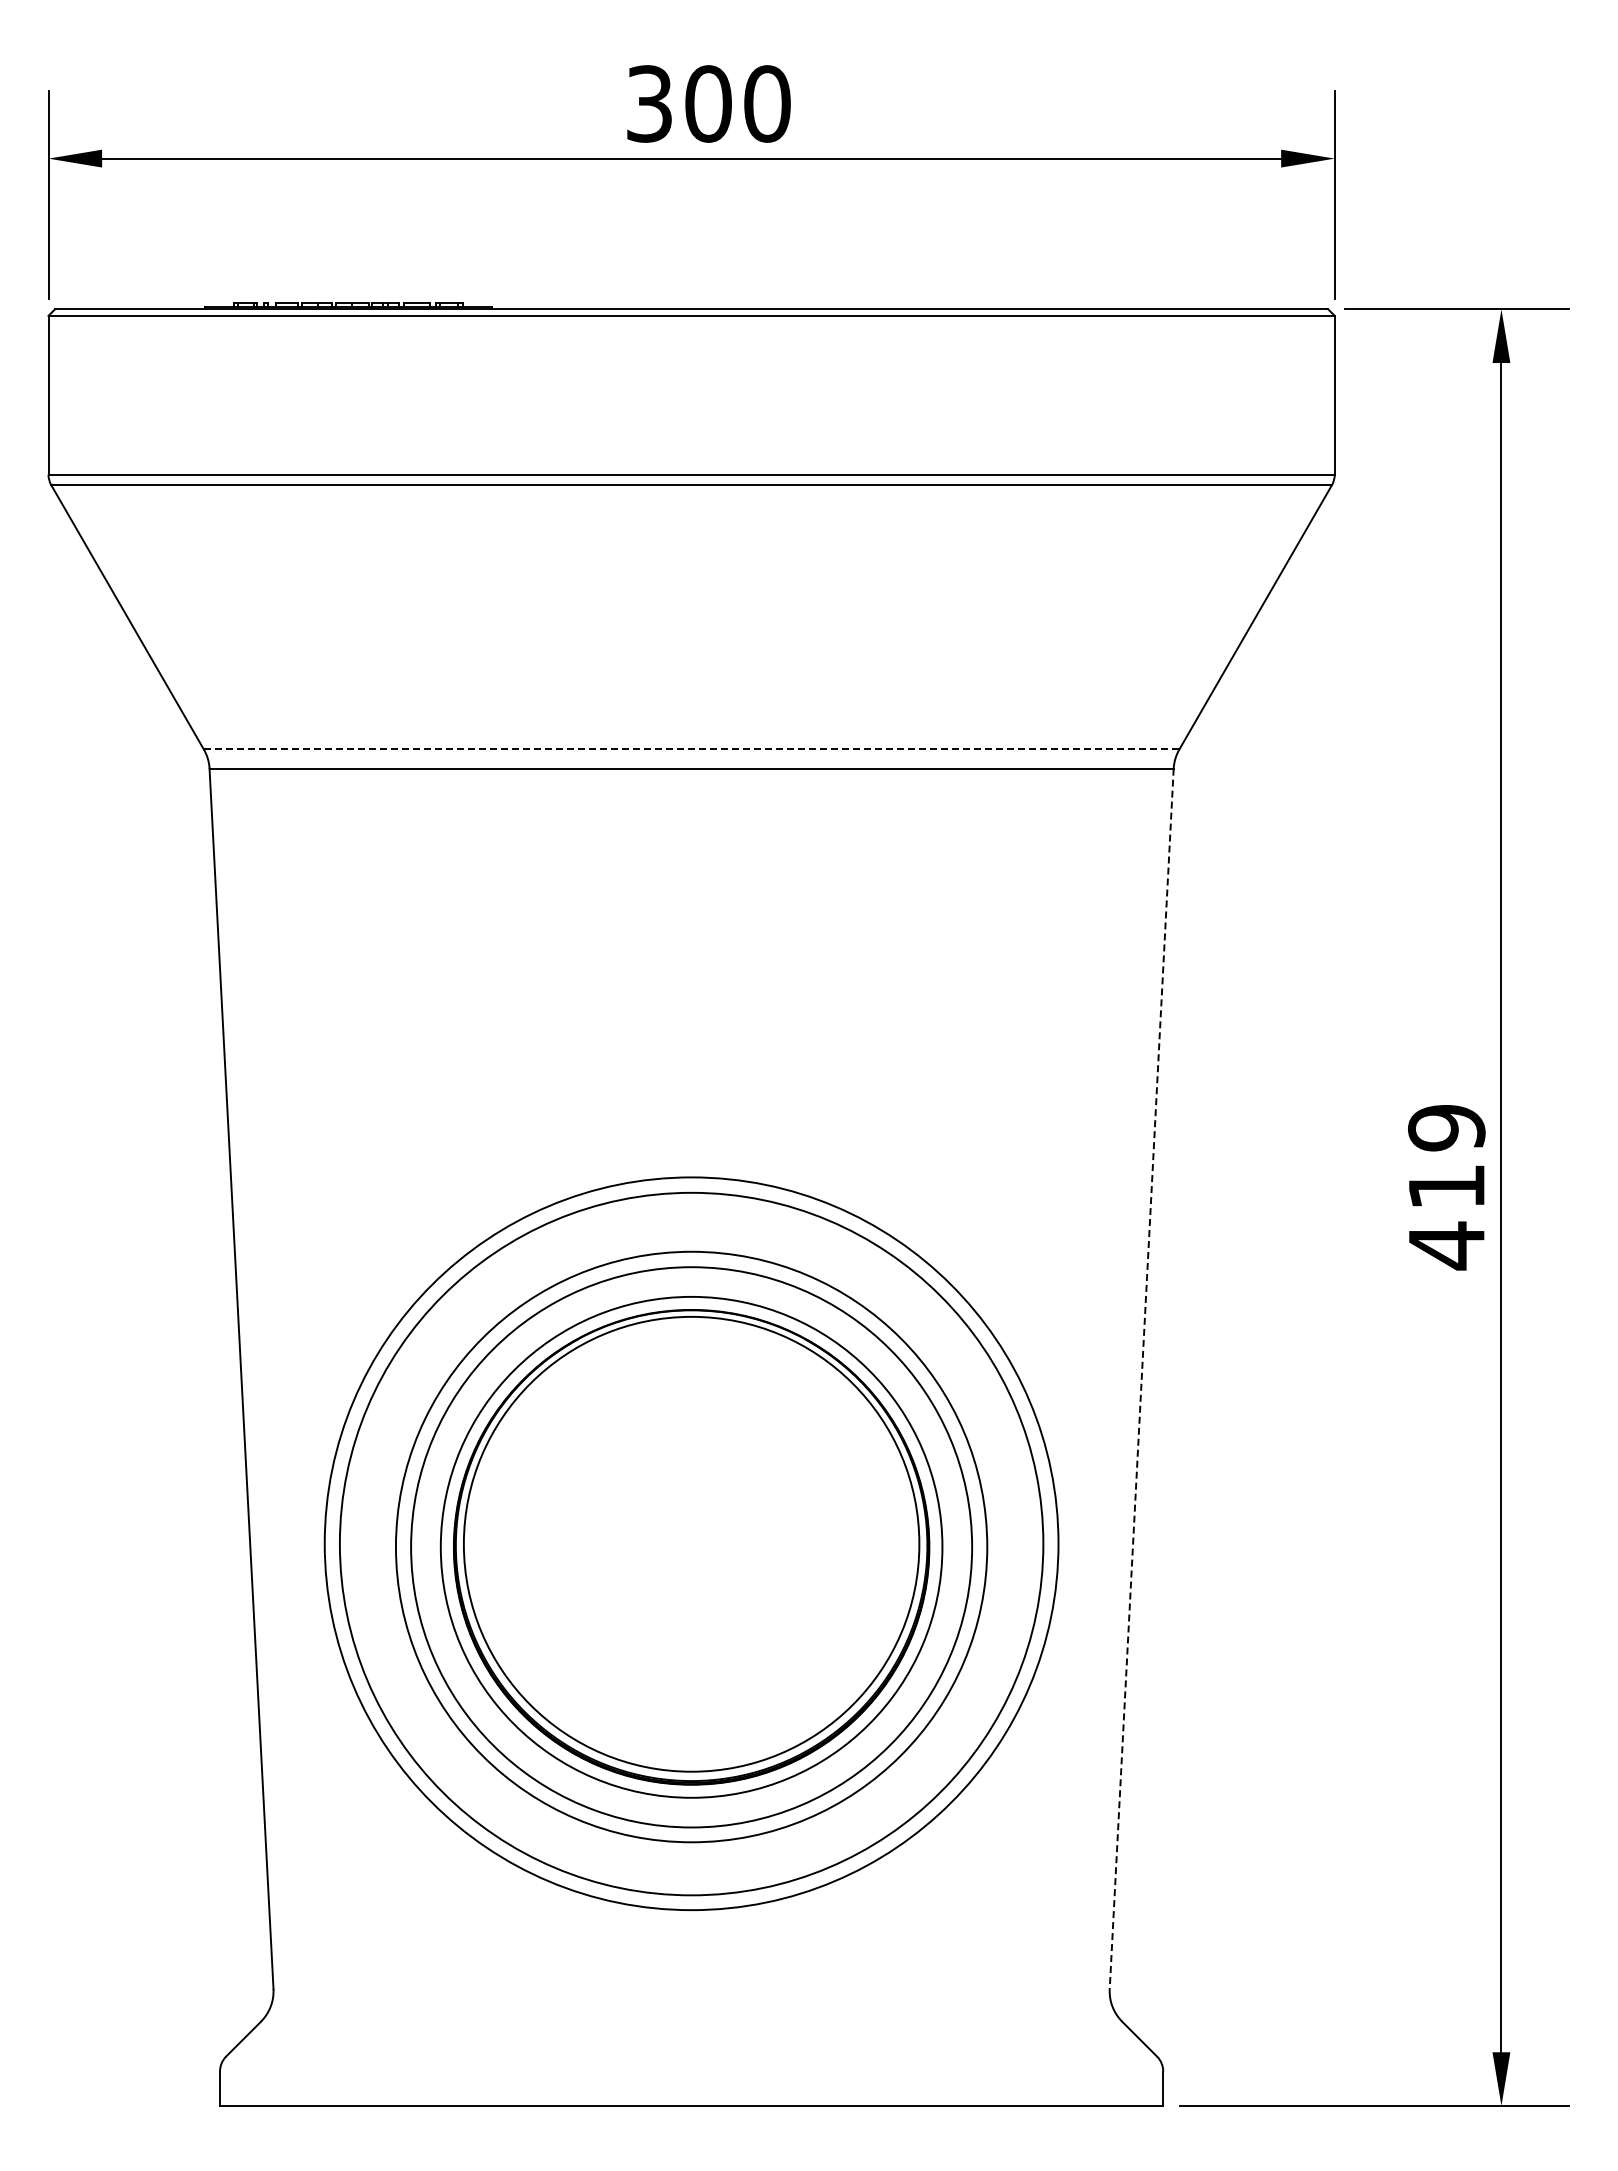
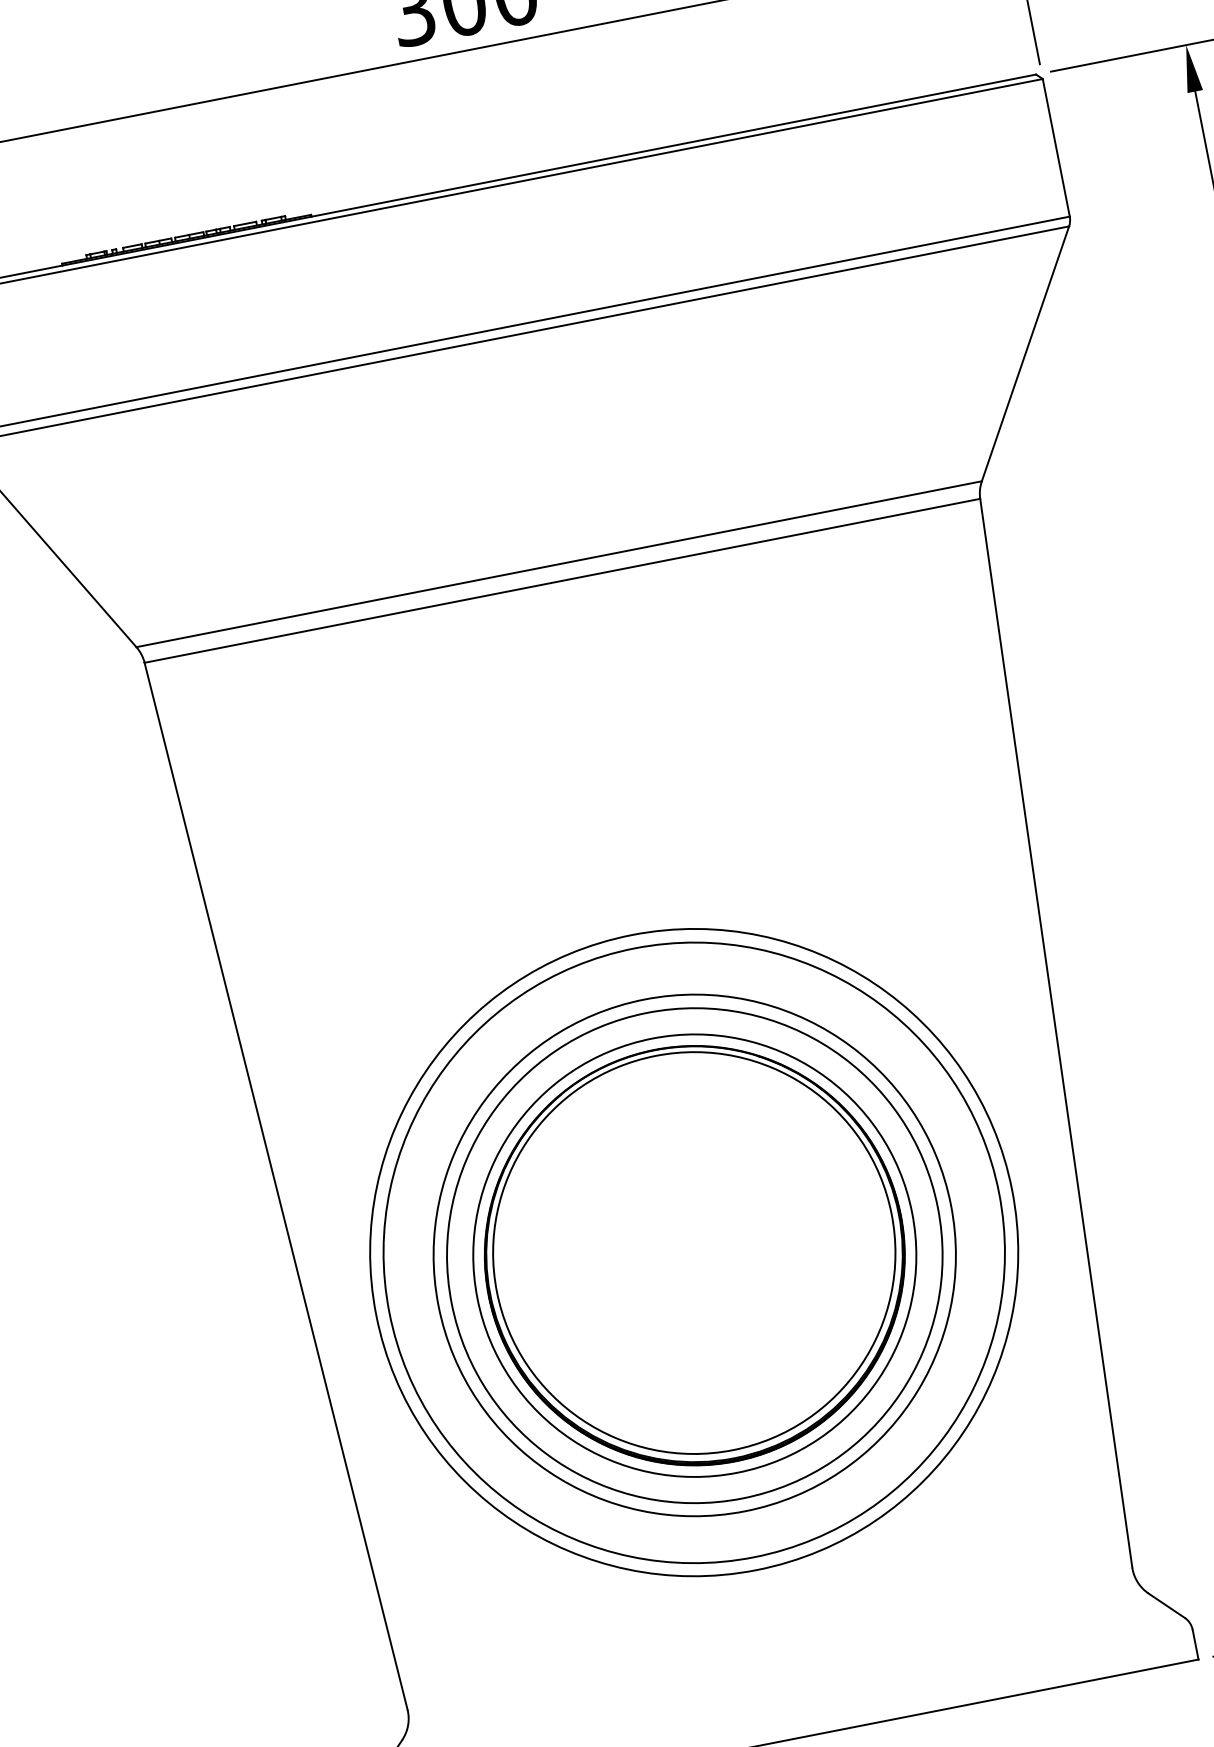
line: (691, 749) -> (559, 564), dashed -> solid
line: (1141, 1379) -> (1056, 1033), dashed -> solid

